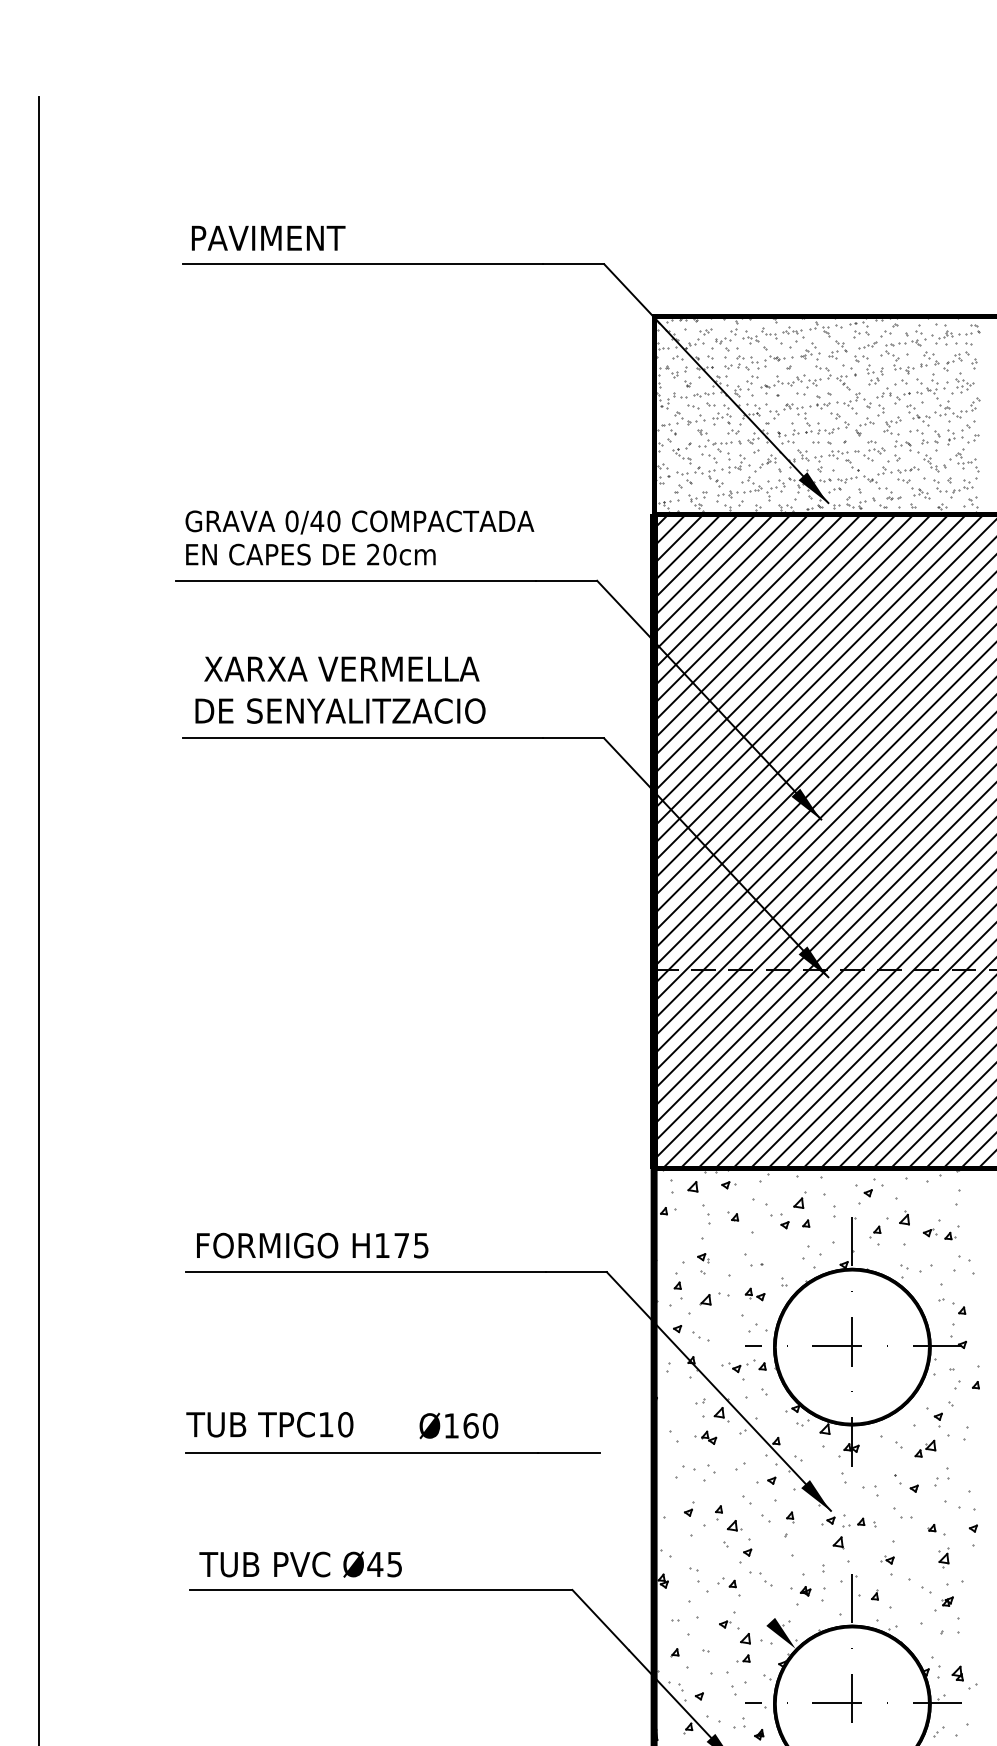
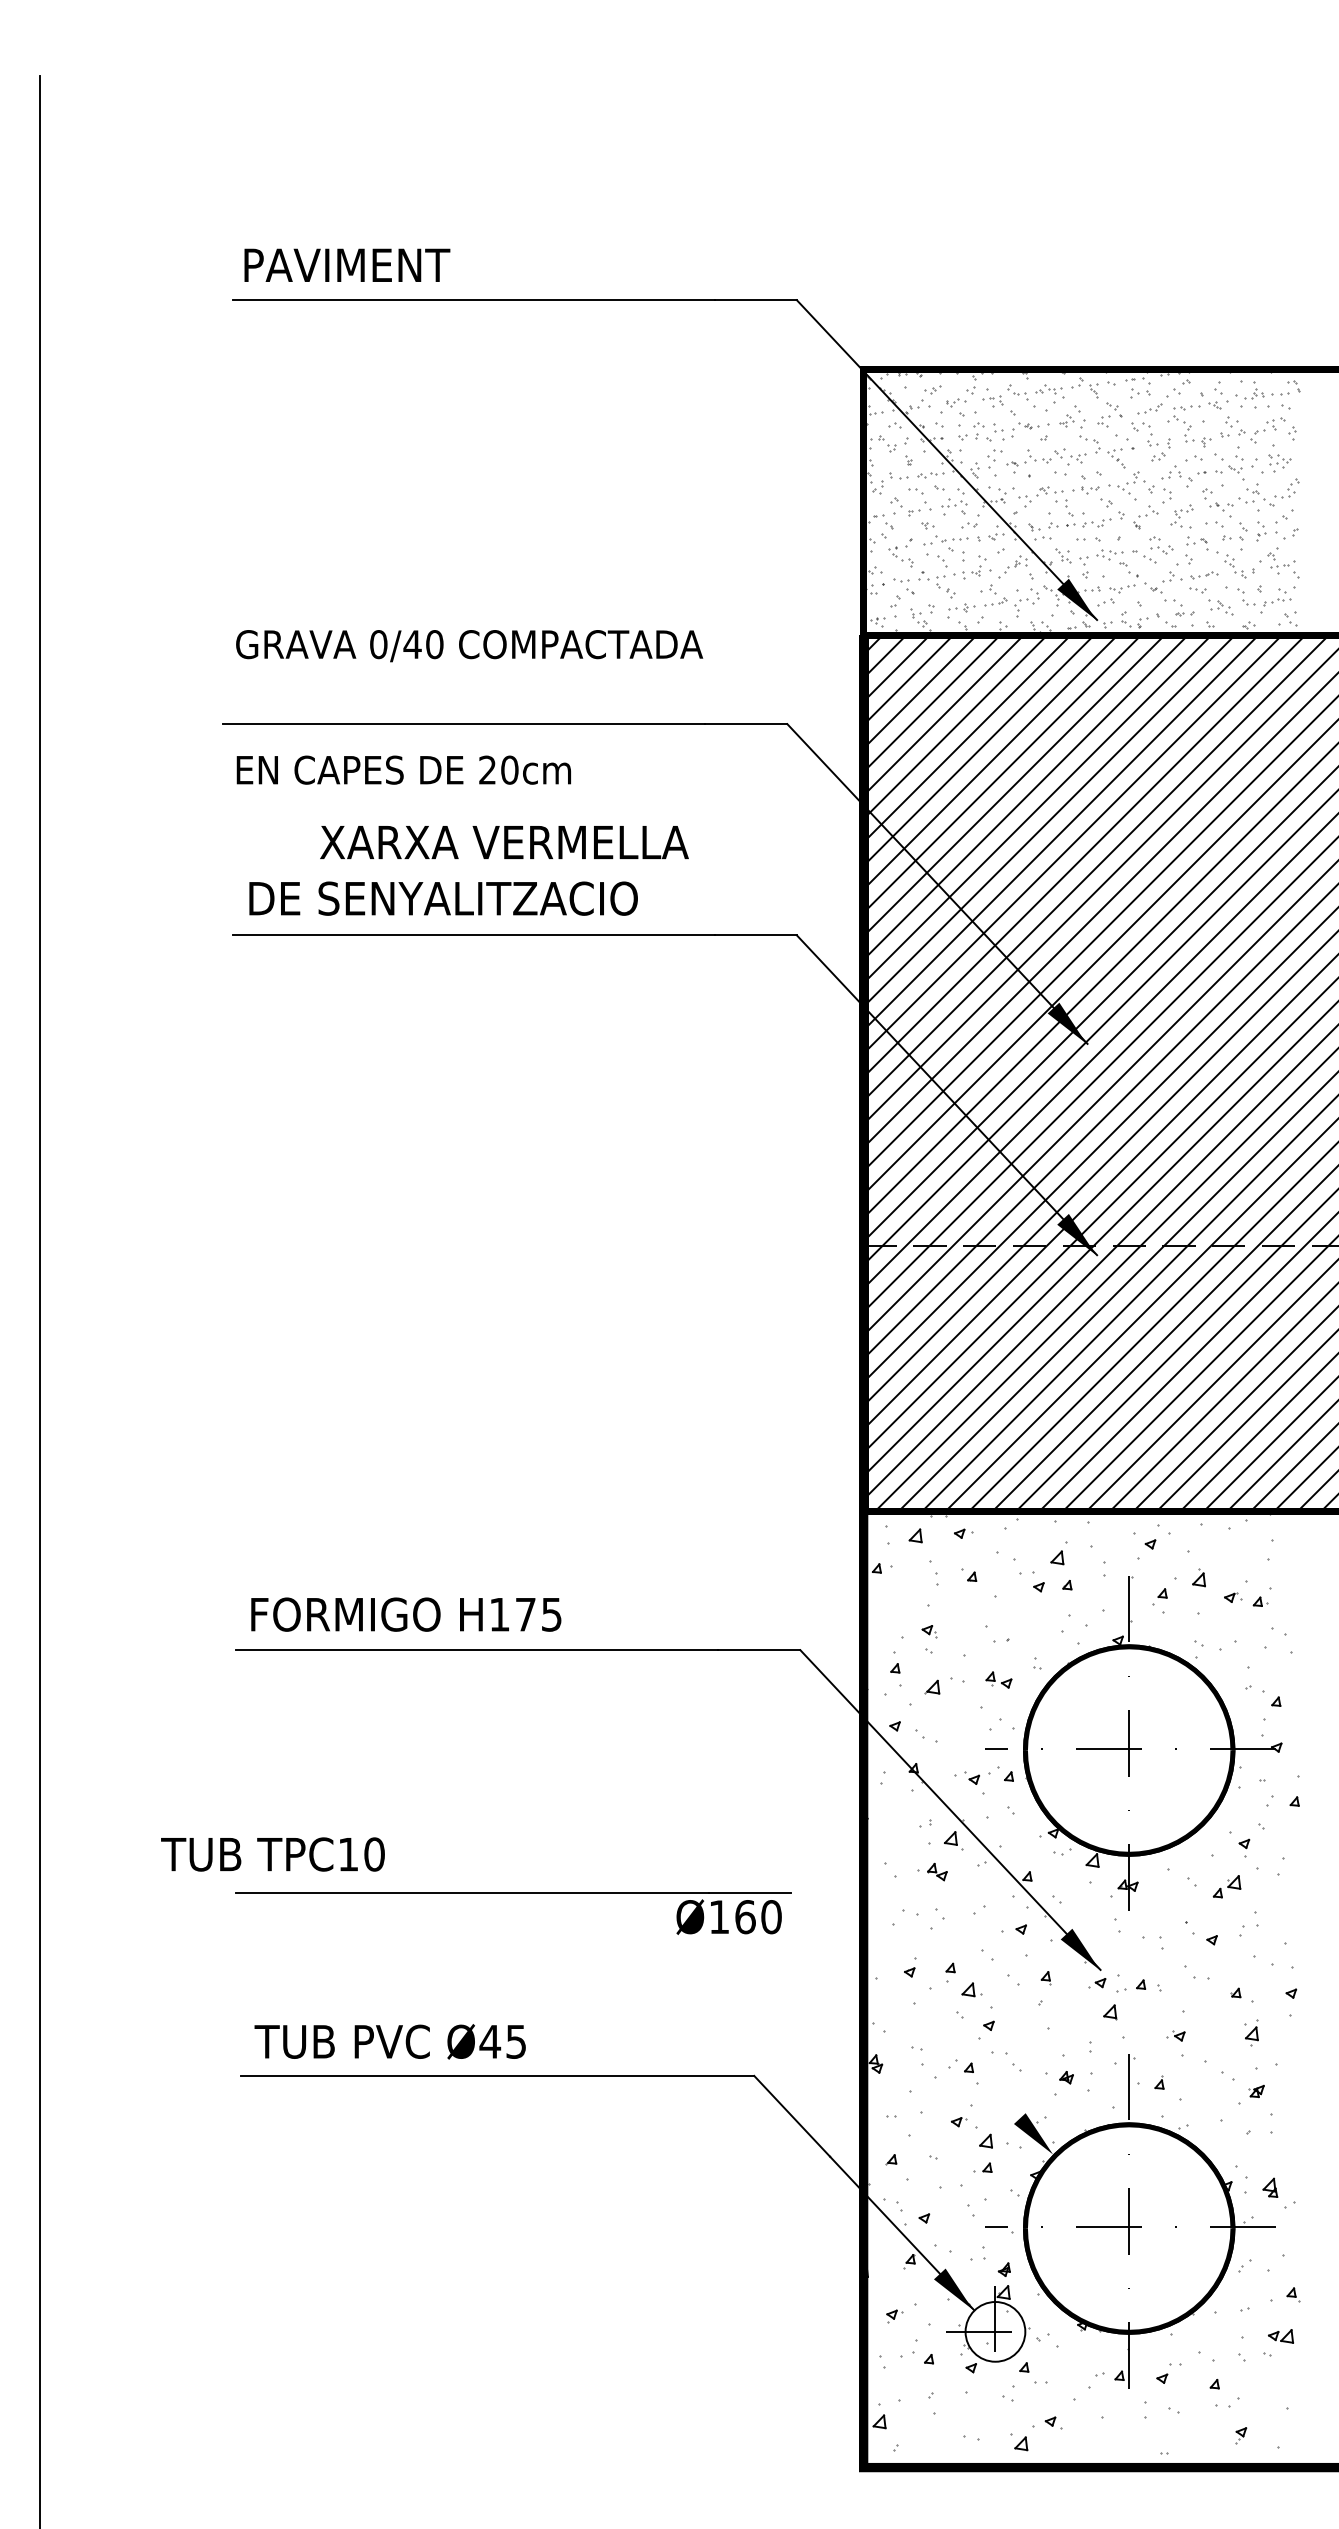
text: (310, 554) -> (403, 769), moved
text: (341, 669) -> (504, 842), moved
text: (269, 1424) -> (272, 1854), moved
text: (458, 1425) -> (728, 1916), moved

